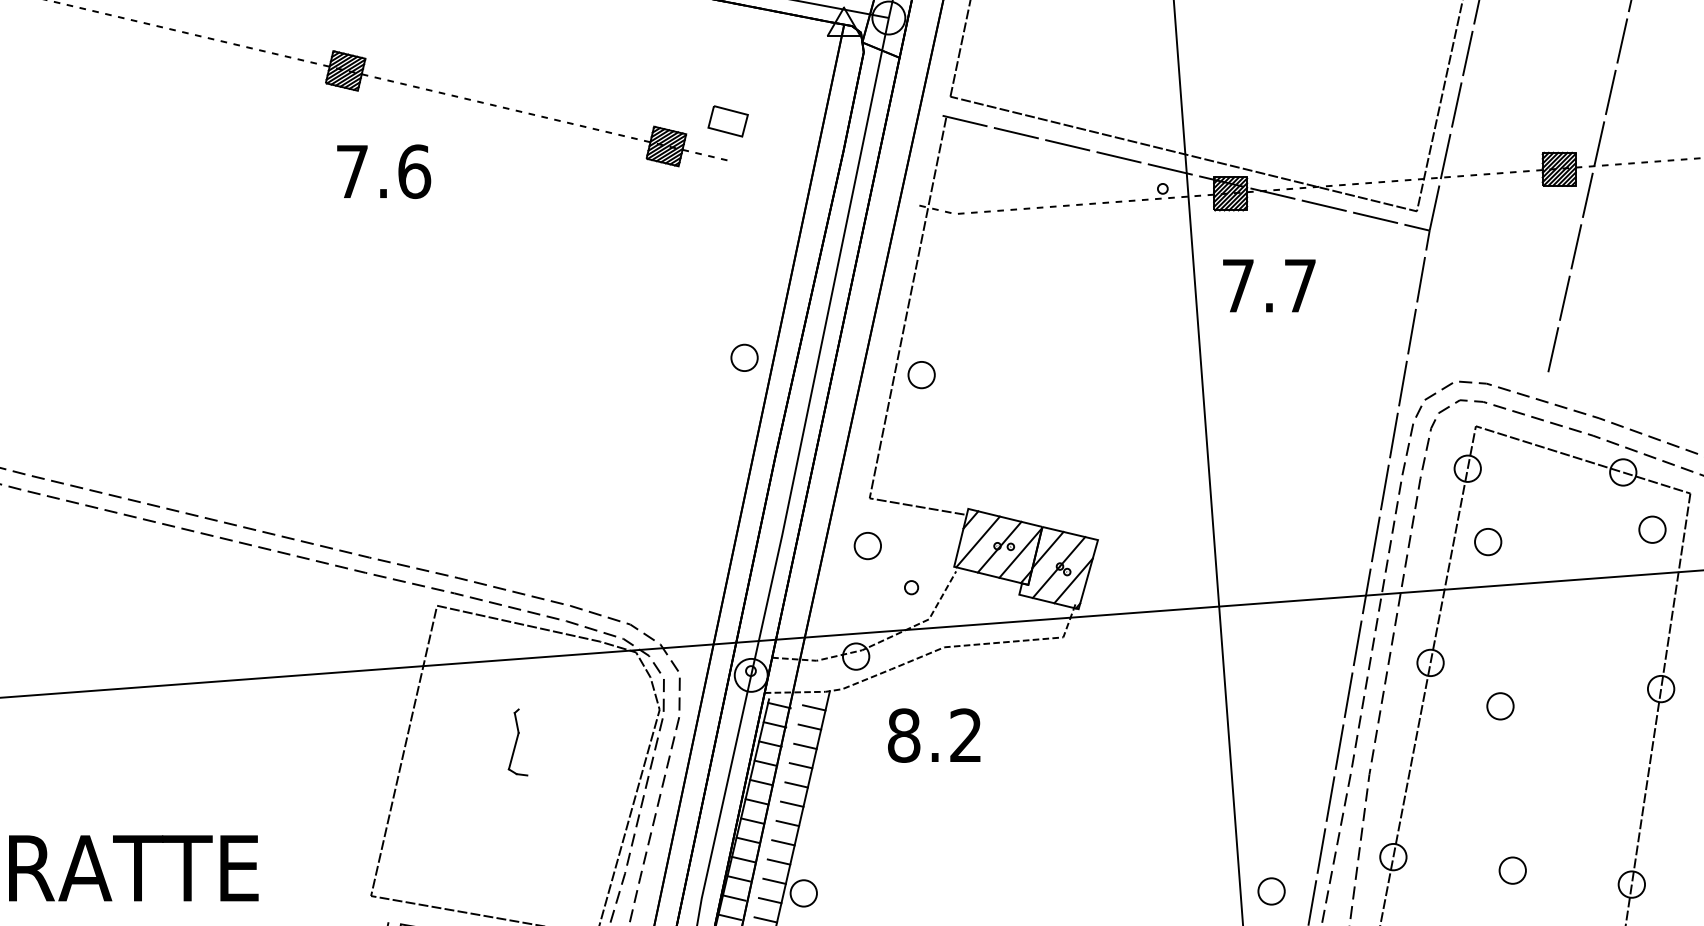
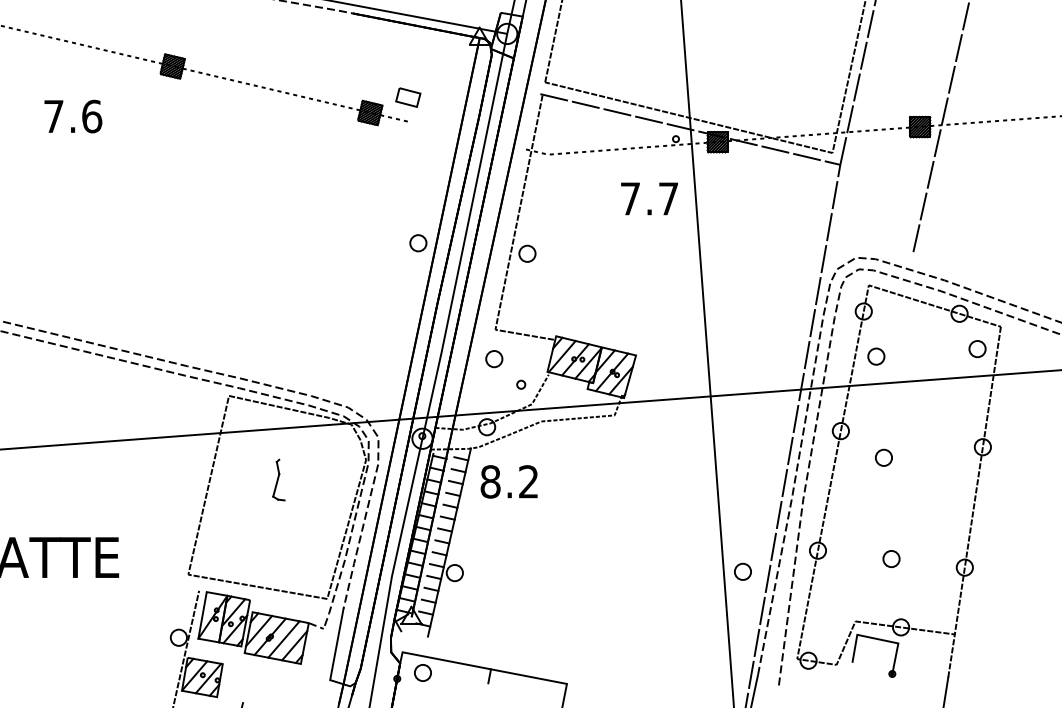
text: (384, 171) -> (73, 116), moved
text: (1269, 285) -> (649, 198), moved
text: (933, 734) -> (508, 481), moved

